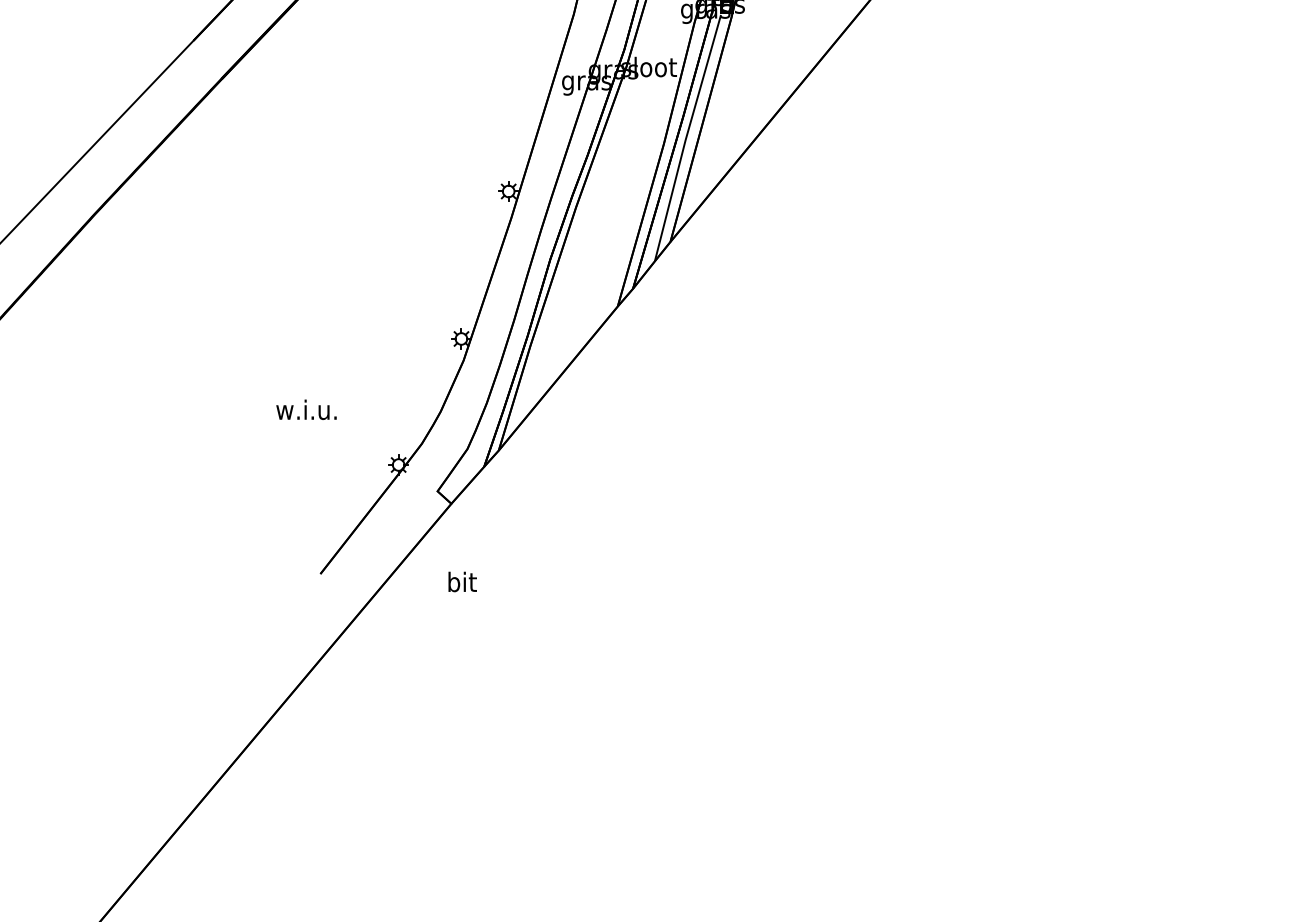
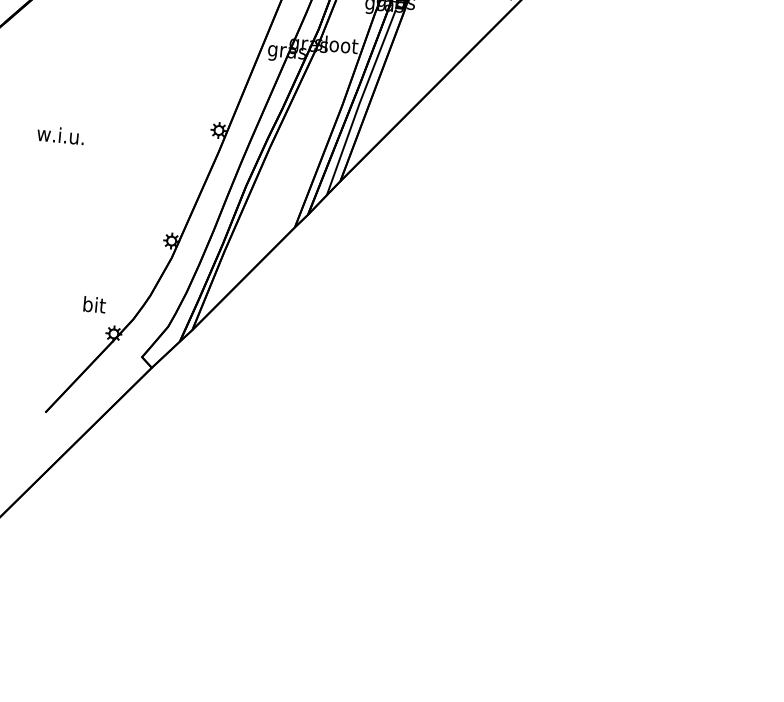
text: (306, 409) -> (60, 135), moved
text: (462, 581) -> (94, 304), moved

